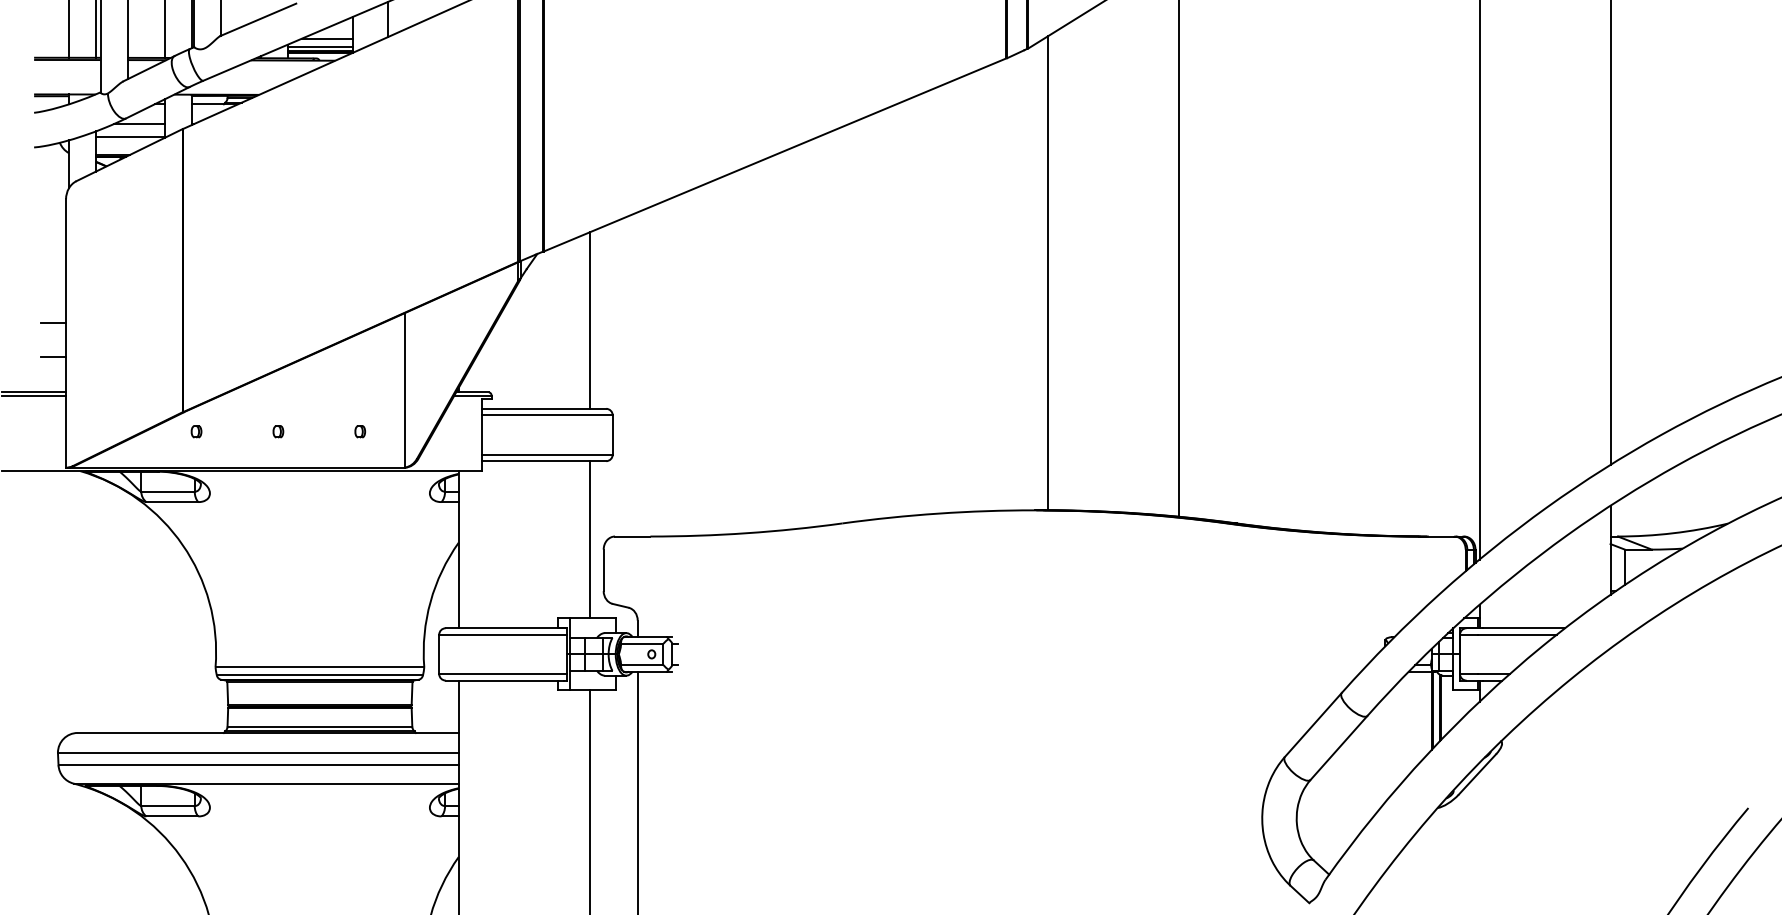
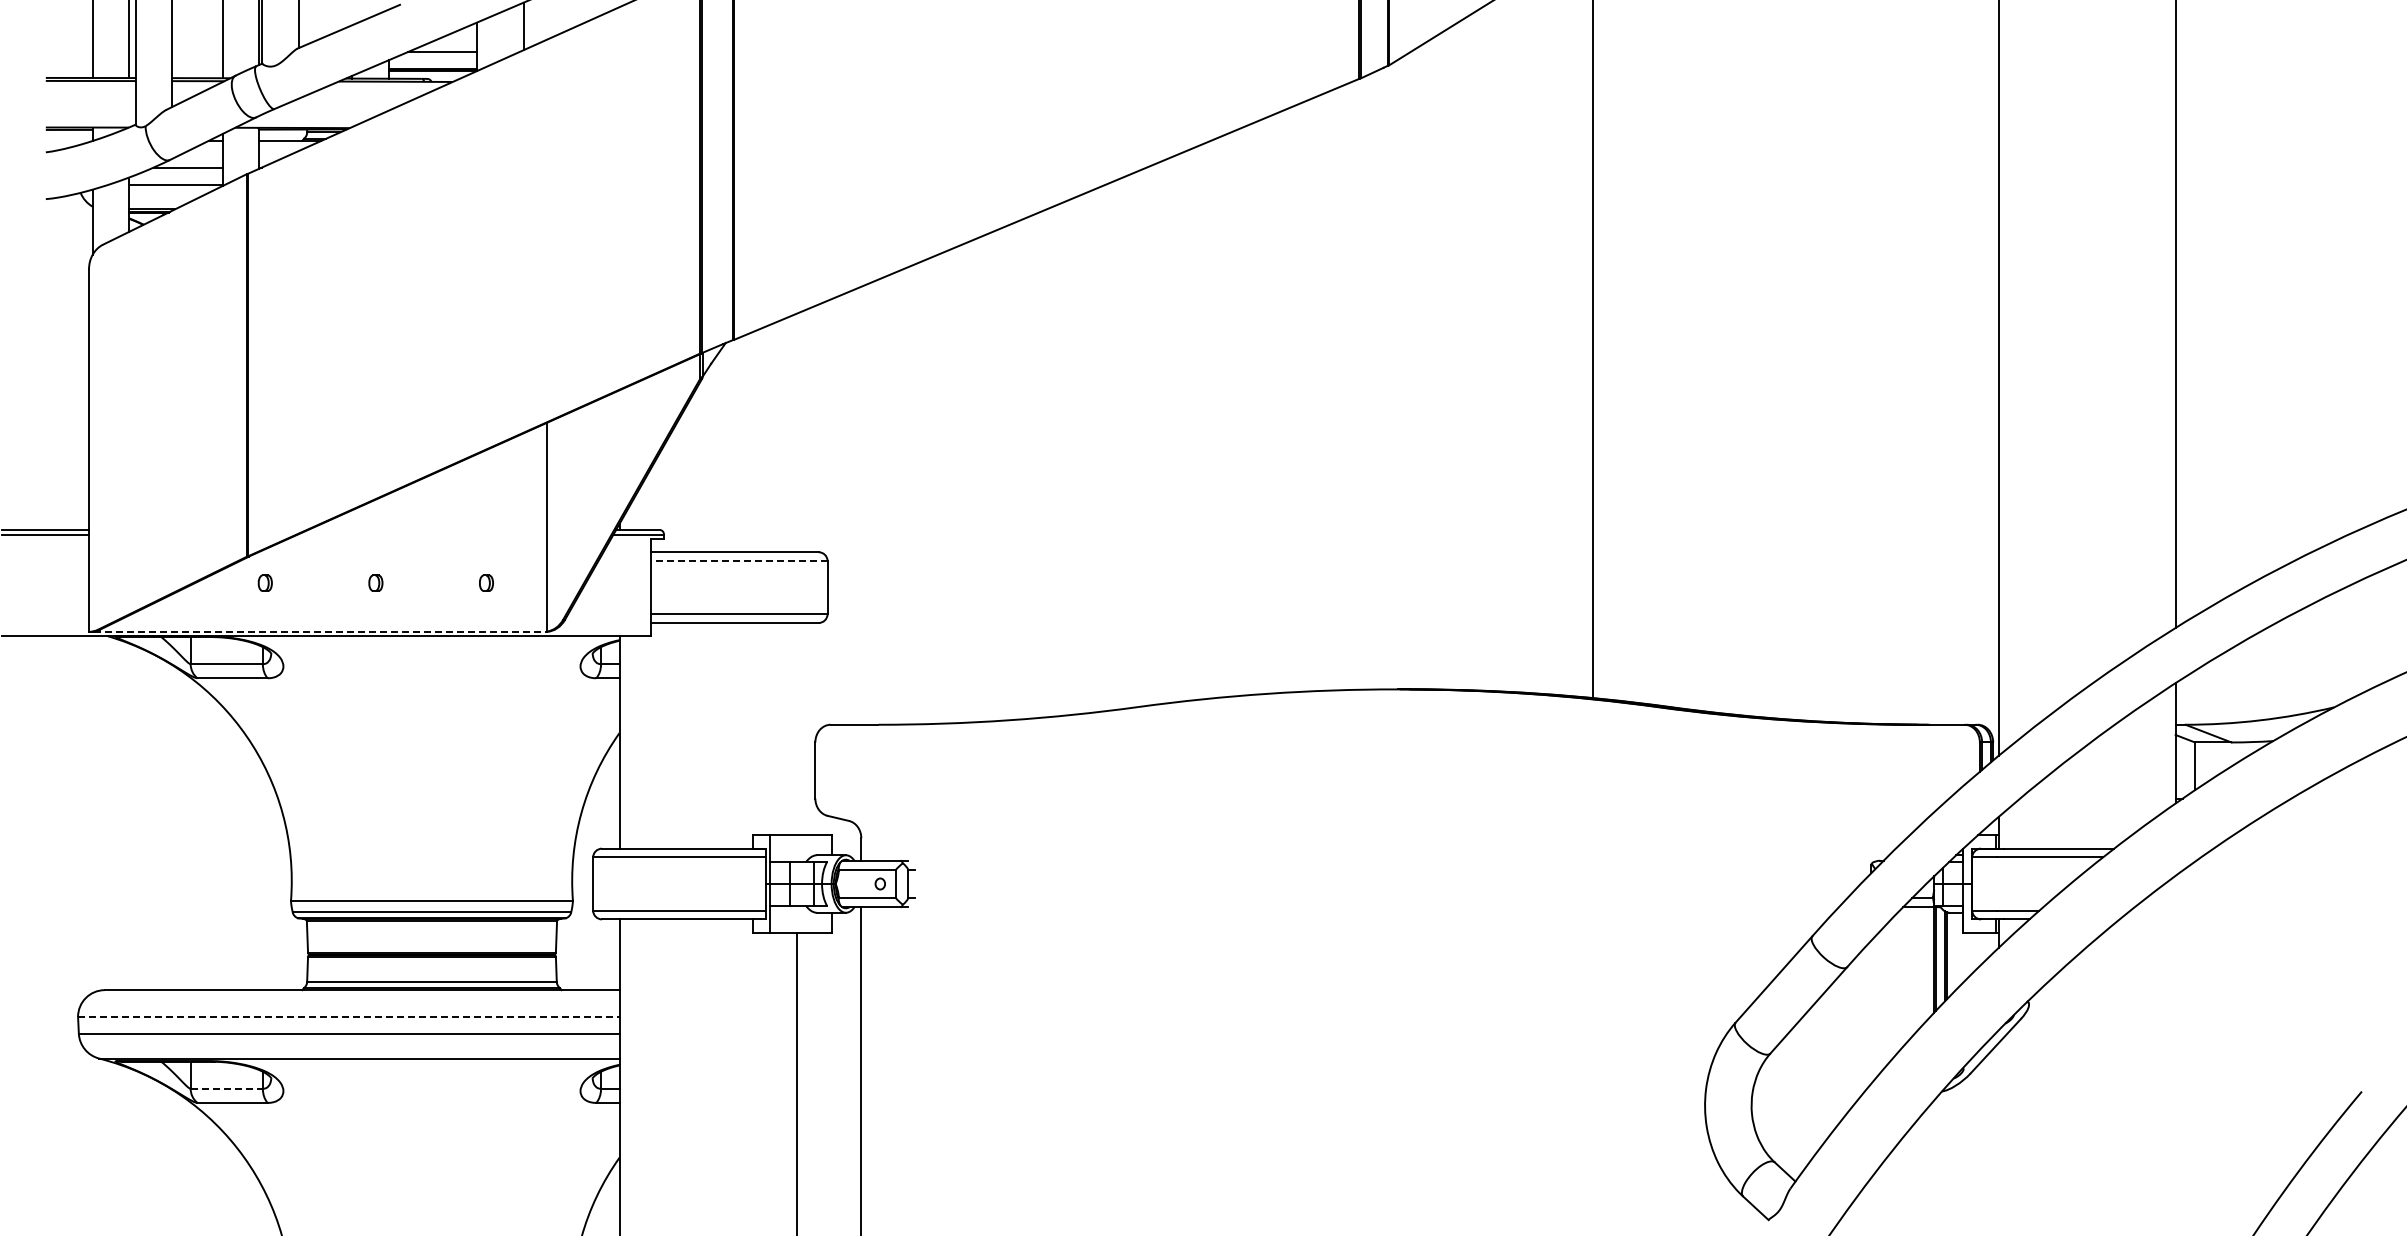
line: (320, 47) -> (432, 63), removed
line: (1047, 272) -> (1415, 368), removed
line: (589, 320) -> (796, 432), removed
line: (53, 323) -> (71, 436), removed
line: (53, 357) -> (72, 482), removed
line: (546, 414) -> (738, 560), solid -> dashed
line: (237, 467) -> (320, 631), solid -> dashed
line: (589, 539) -> (796, 728), removed
line: (258, 752) -> (348, 1016), solid -> dashed
line: (168, 805) -> (227, 1088), solid -> dashed

